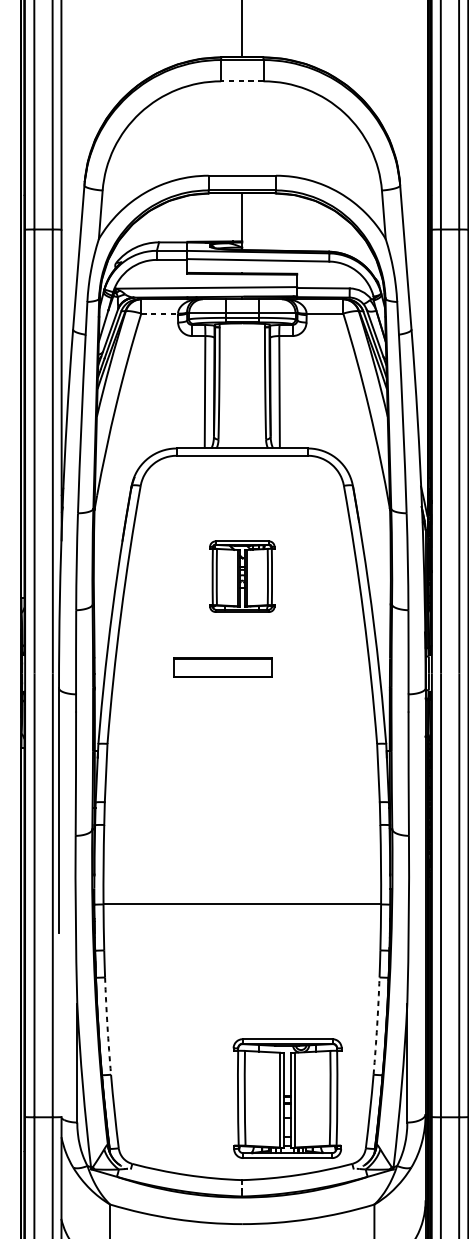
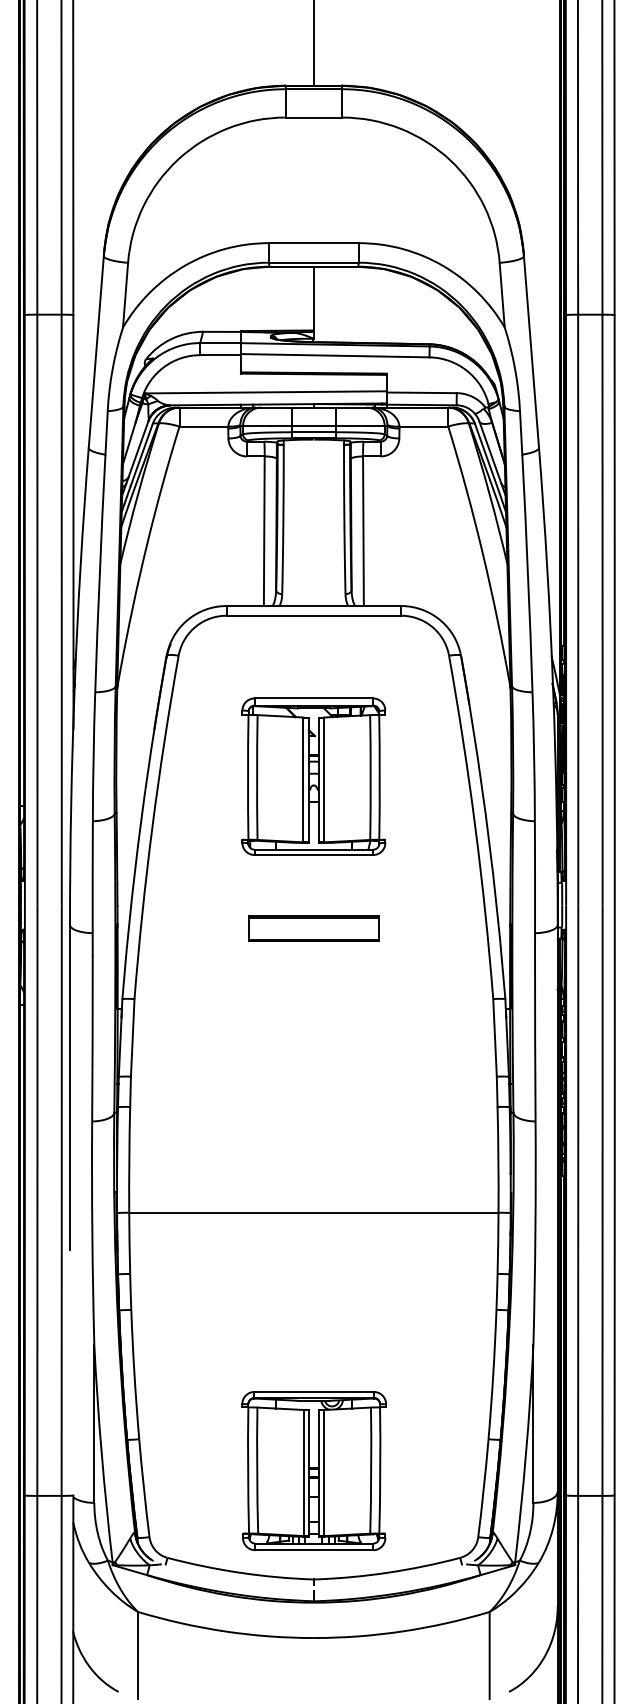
line: (242, 81) -> (313, 117), dashed -> solid
line: (160, 313) -> (204, 426), dashed -> solid
part: (242, 576) -> (313, 776), size x1.67
part: (222, 667) -> (313, 928), moved
arc: (107, 1026) -> (134, 1374), dashed -> solid
arc: (377, 1026) -> (493, 1374), dashed -> solid
part: (287, 1098) -> (313, 1471), moved

